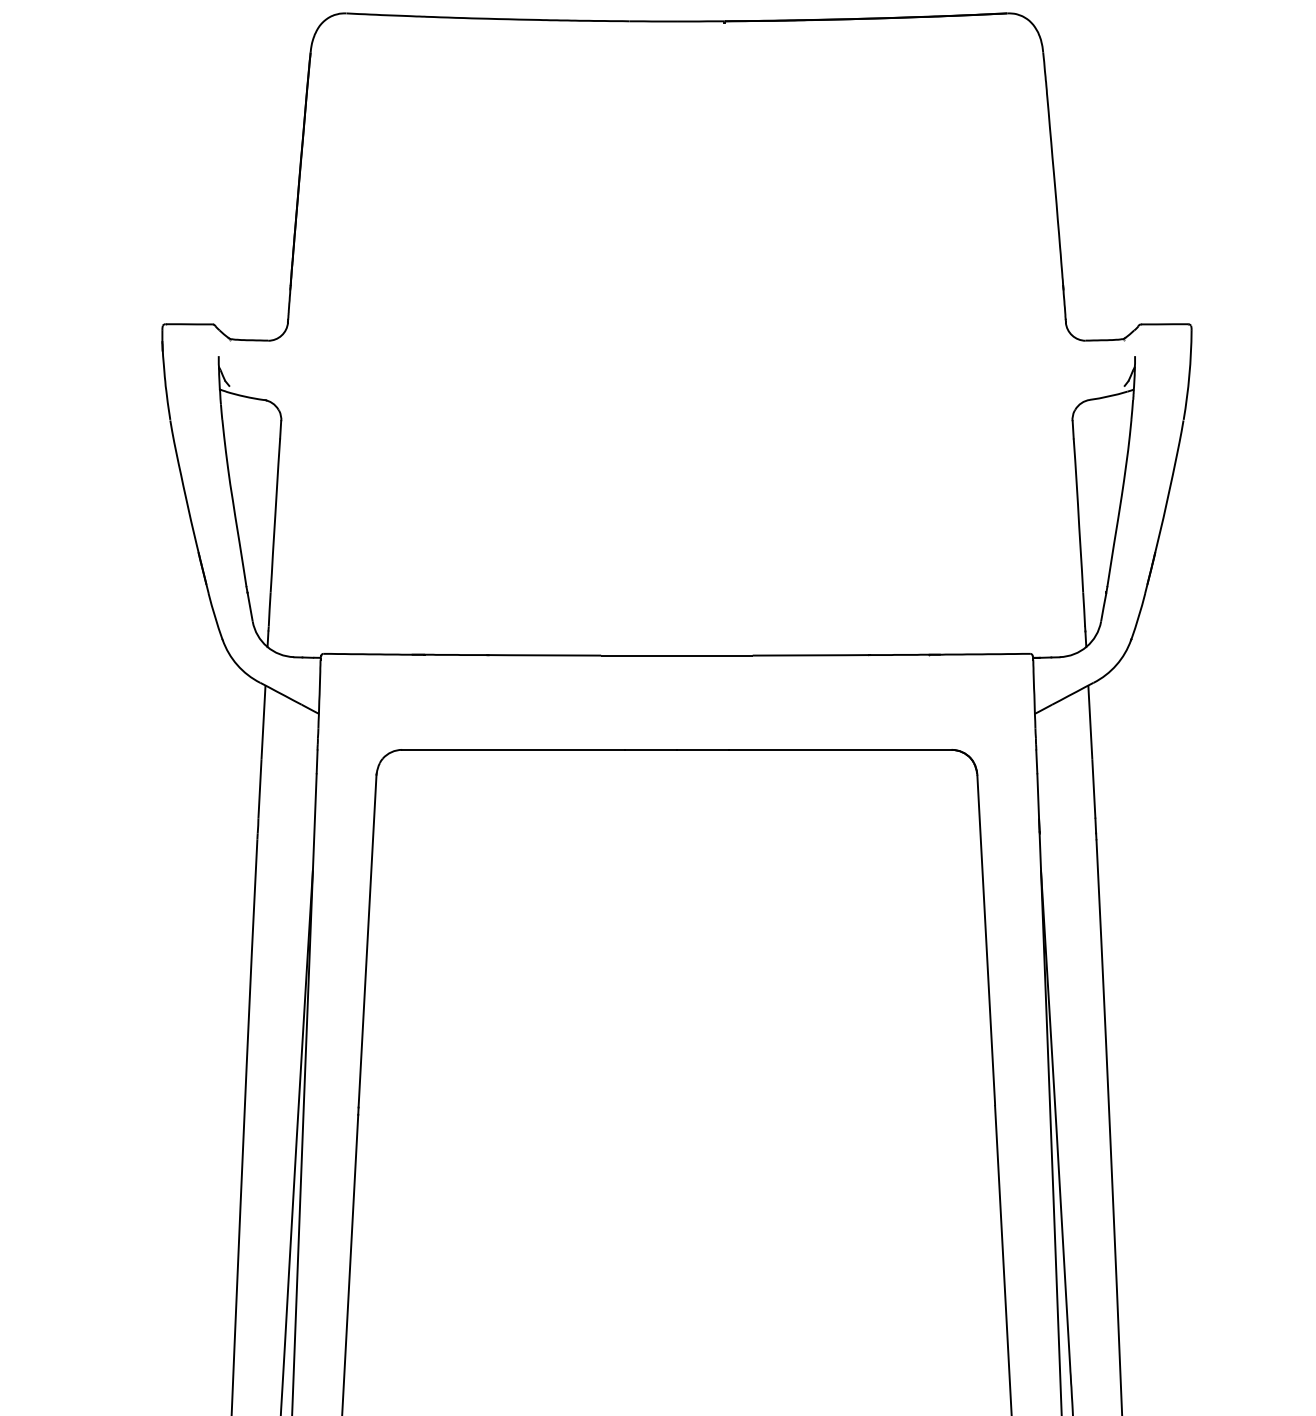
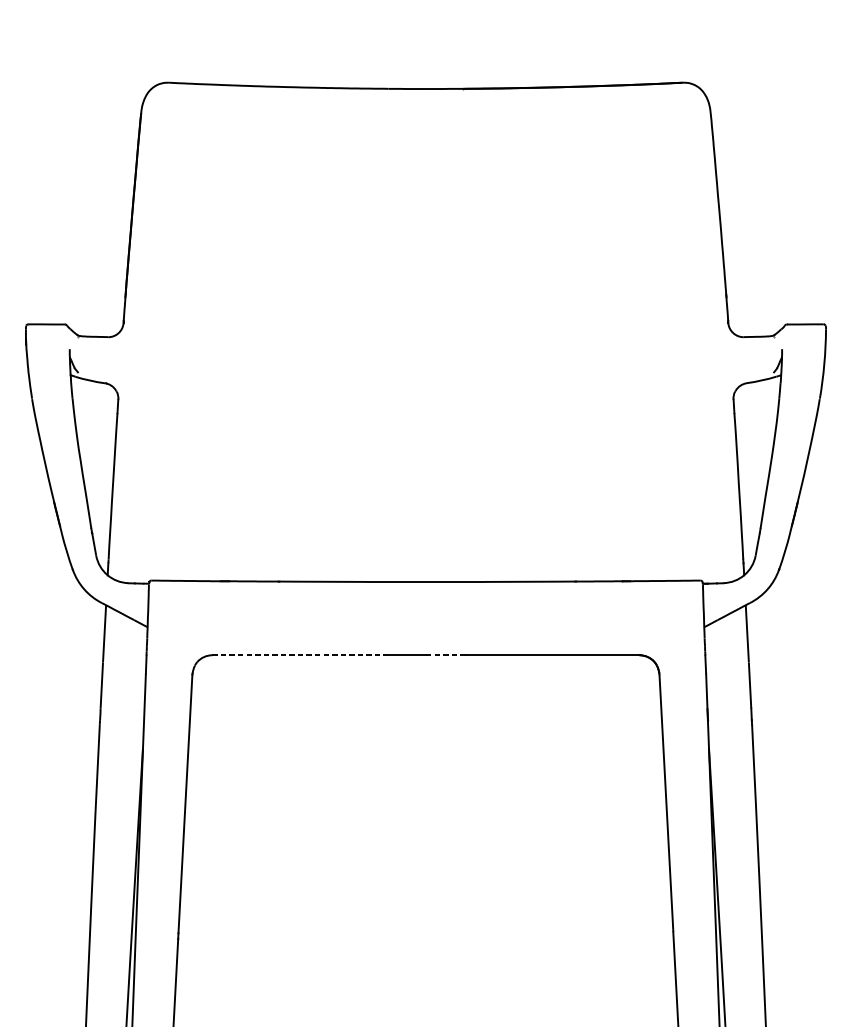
line: (513, 749) -> (298, 654), solid -> dashed
line: (702, 749) -> (445, 654), solid -> dashed

